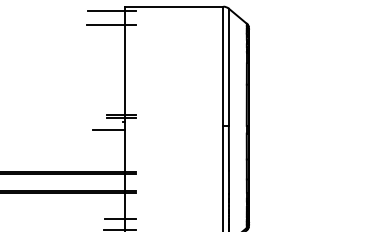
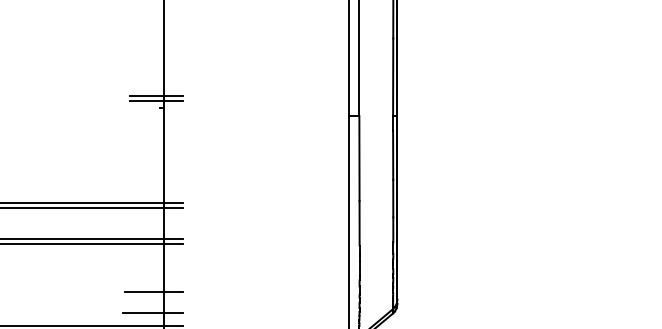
line: (109, 130) -> (133, 124), removed

